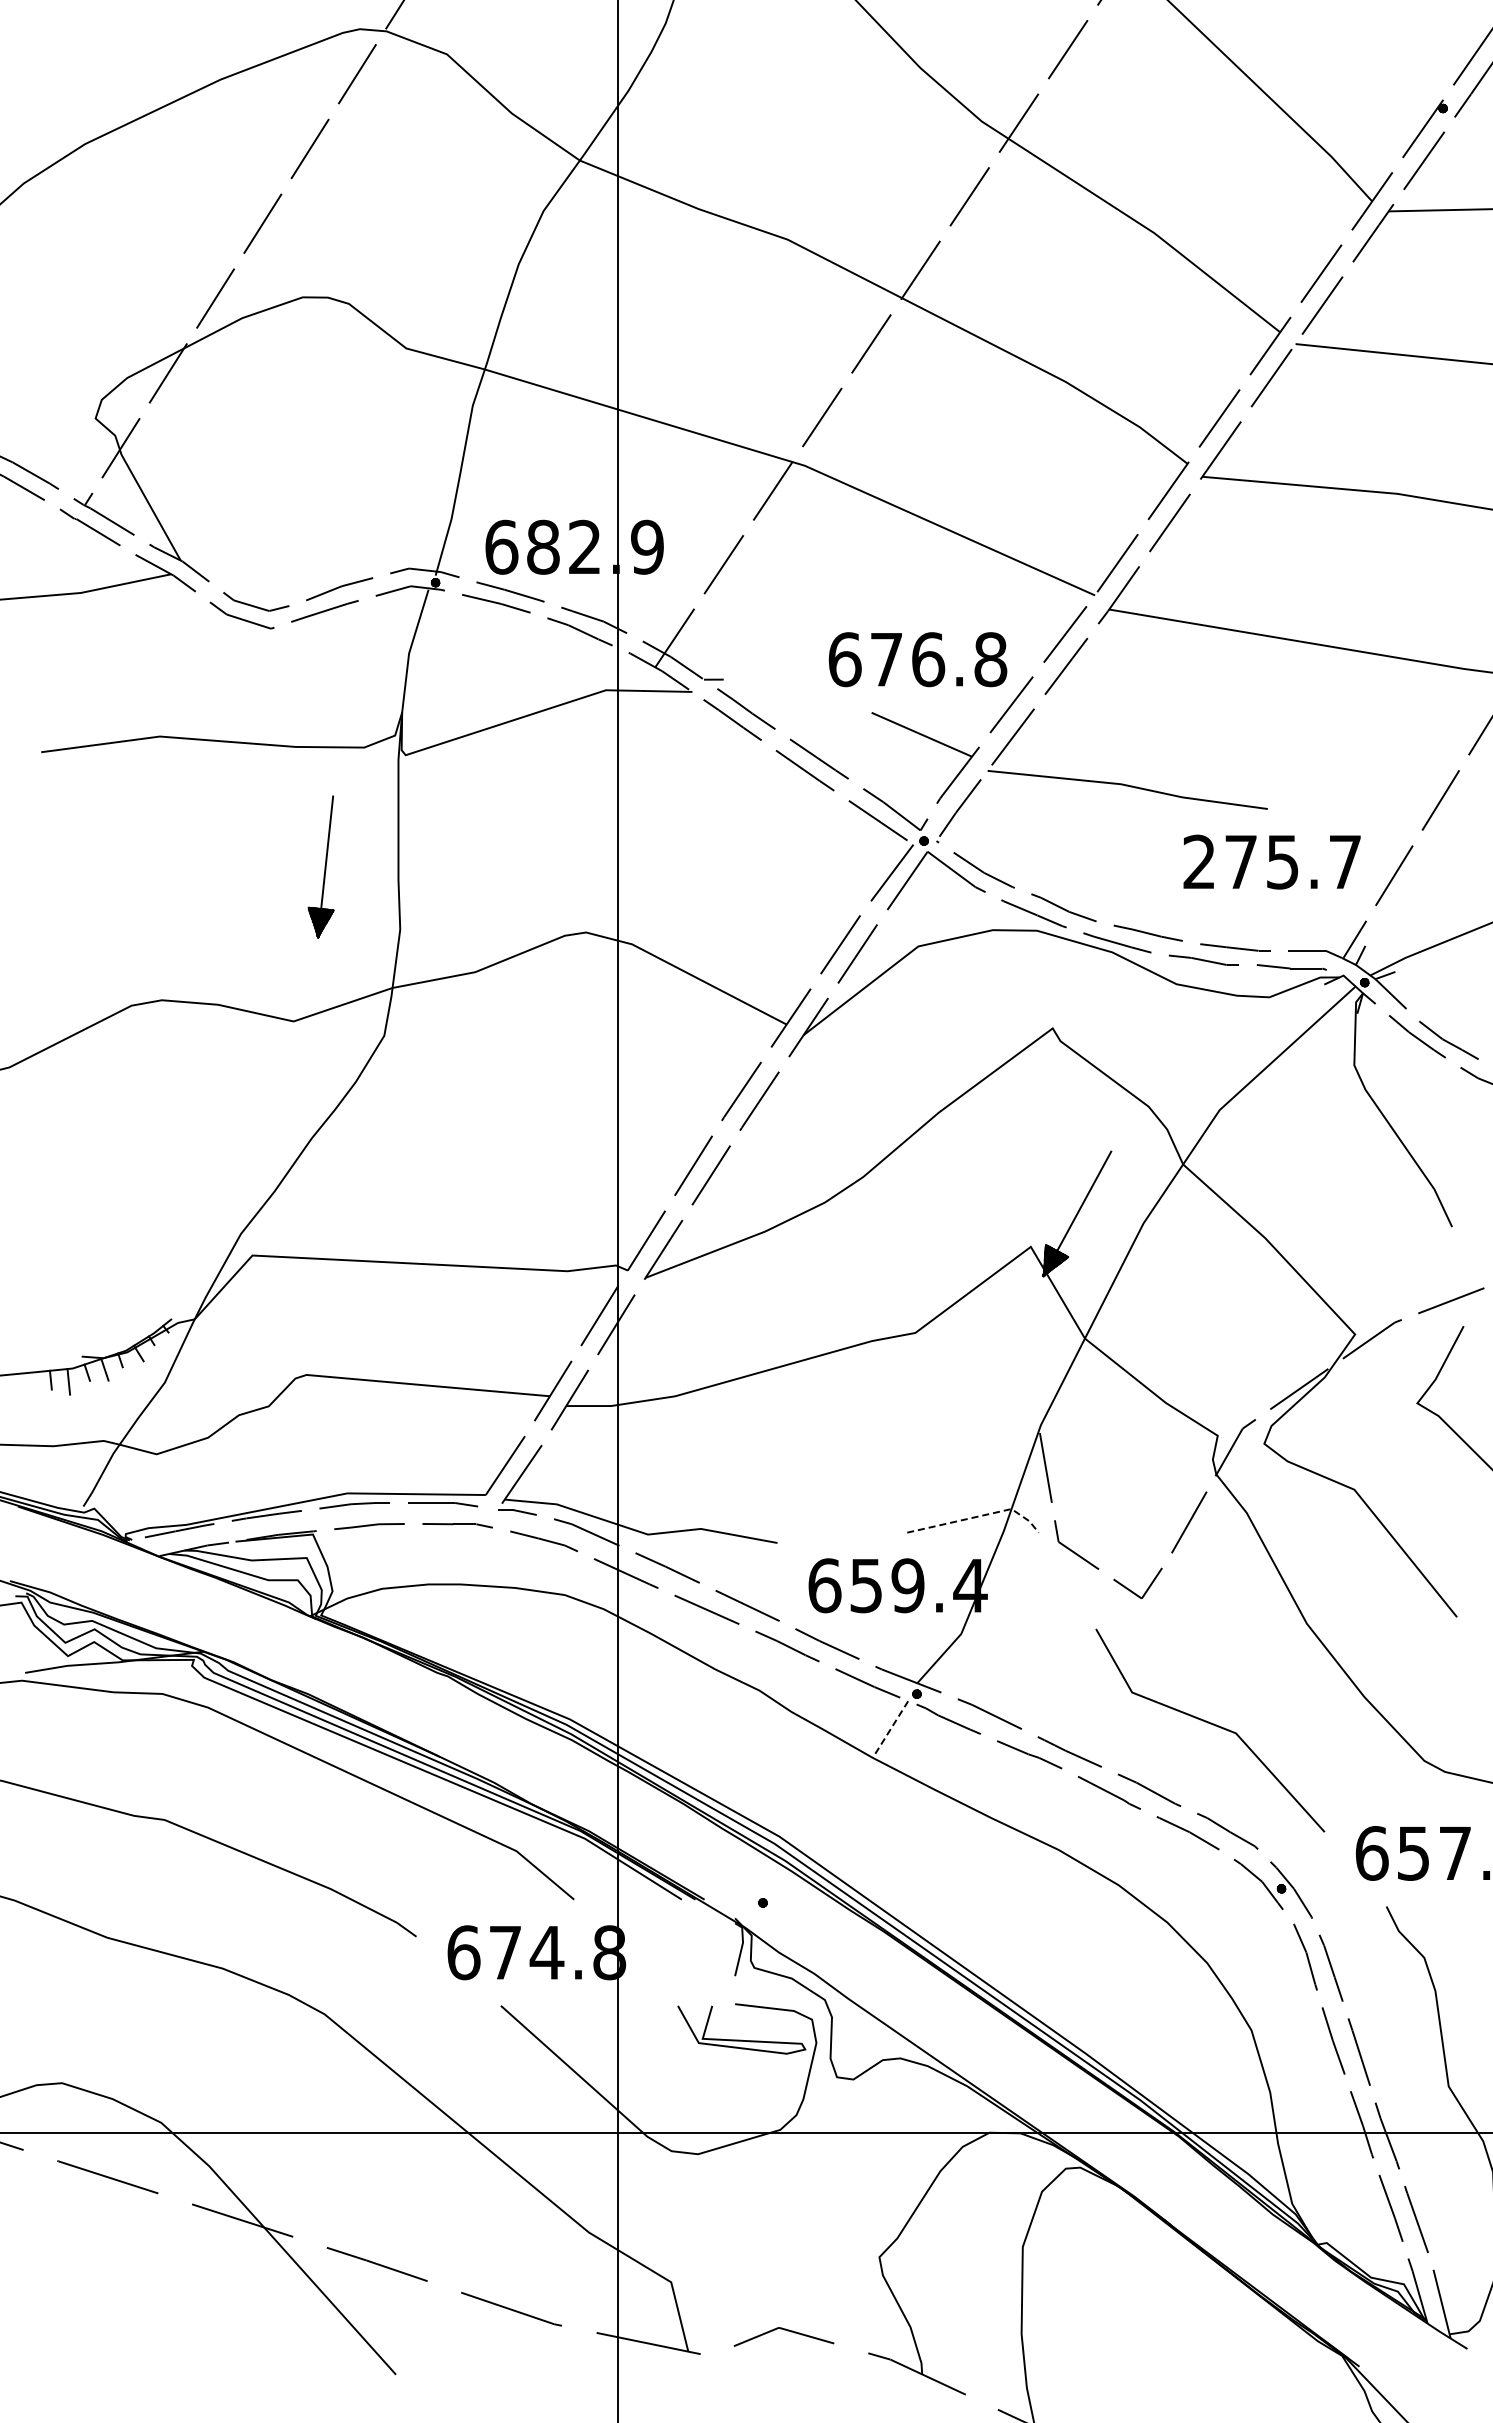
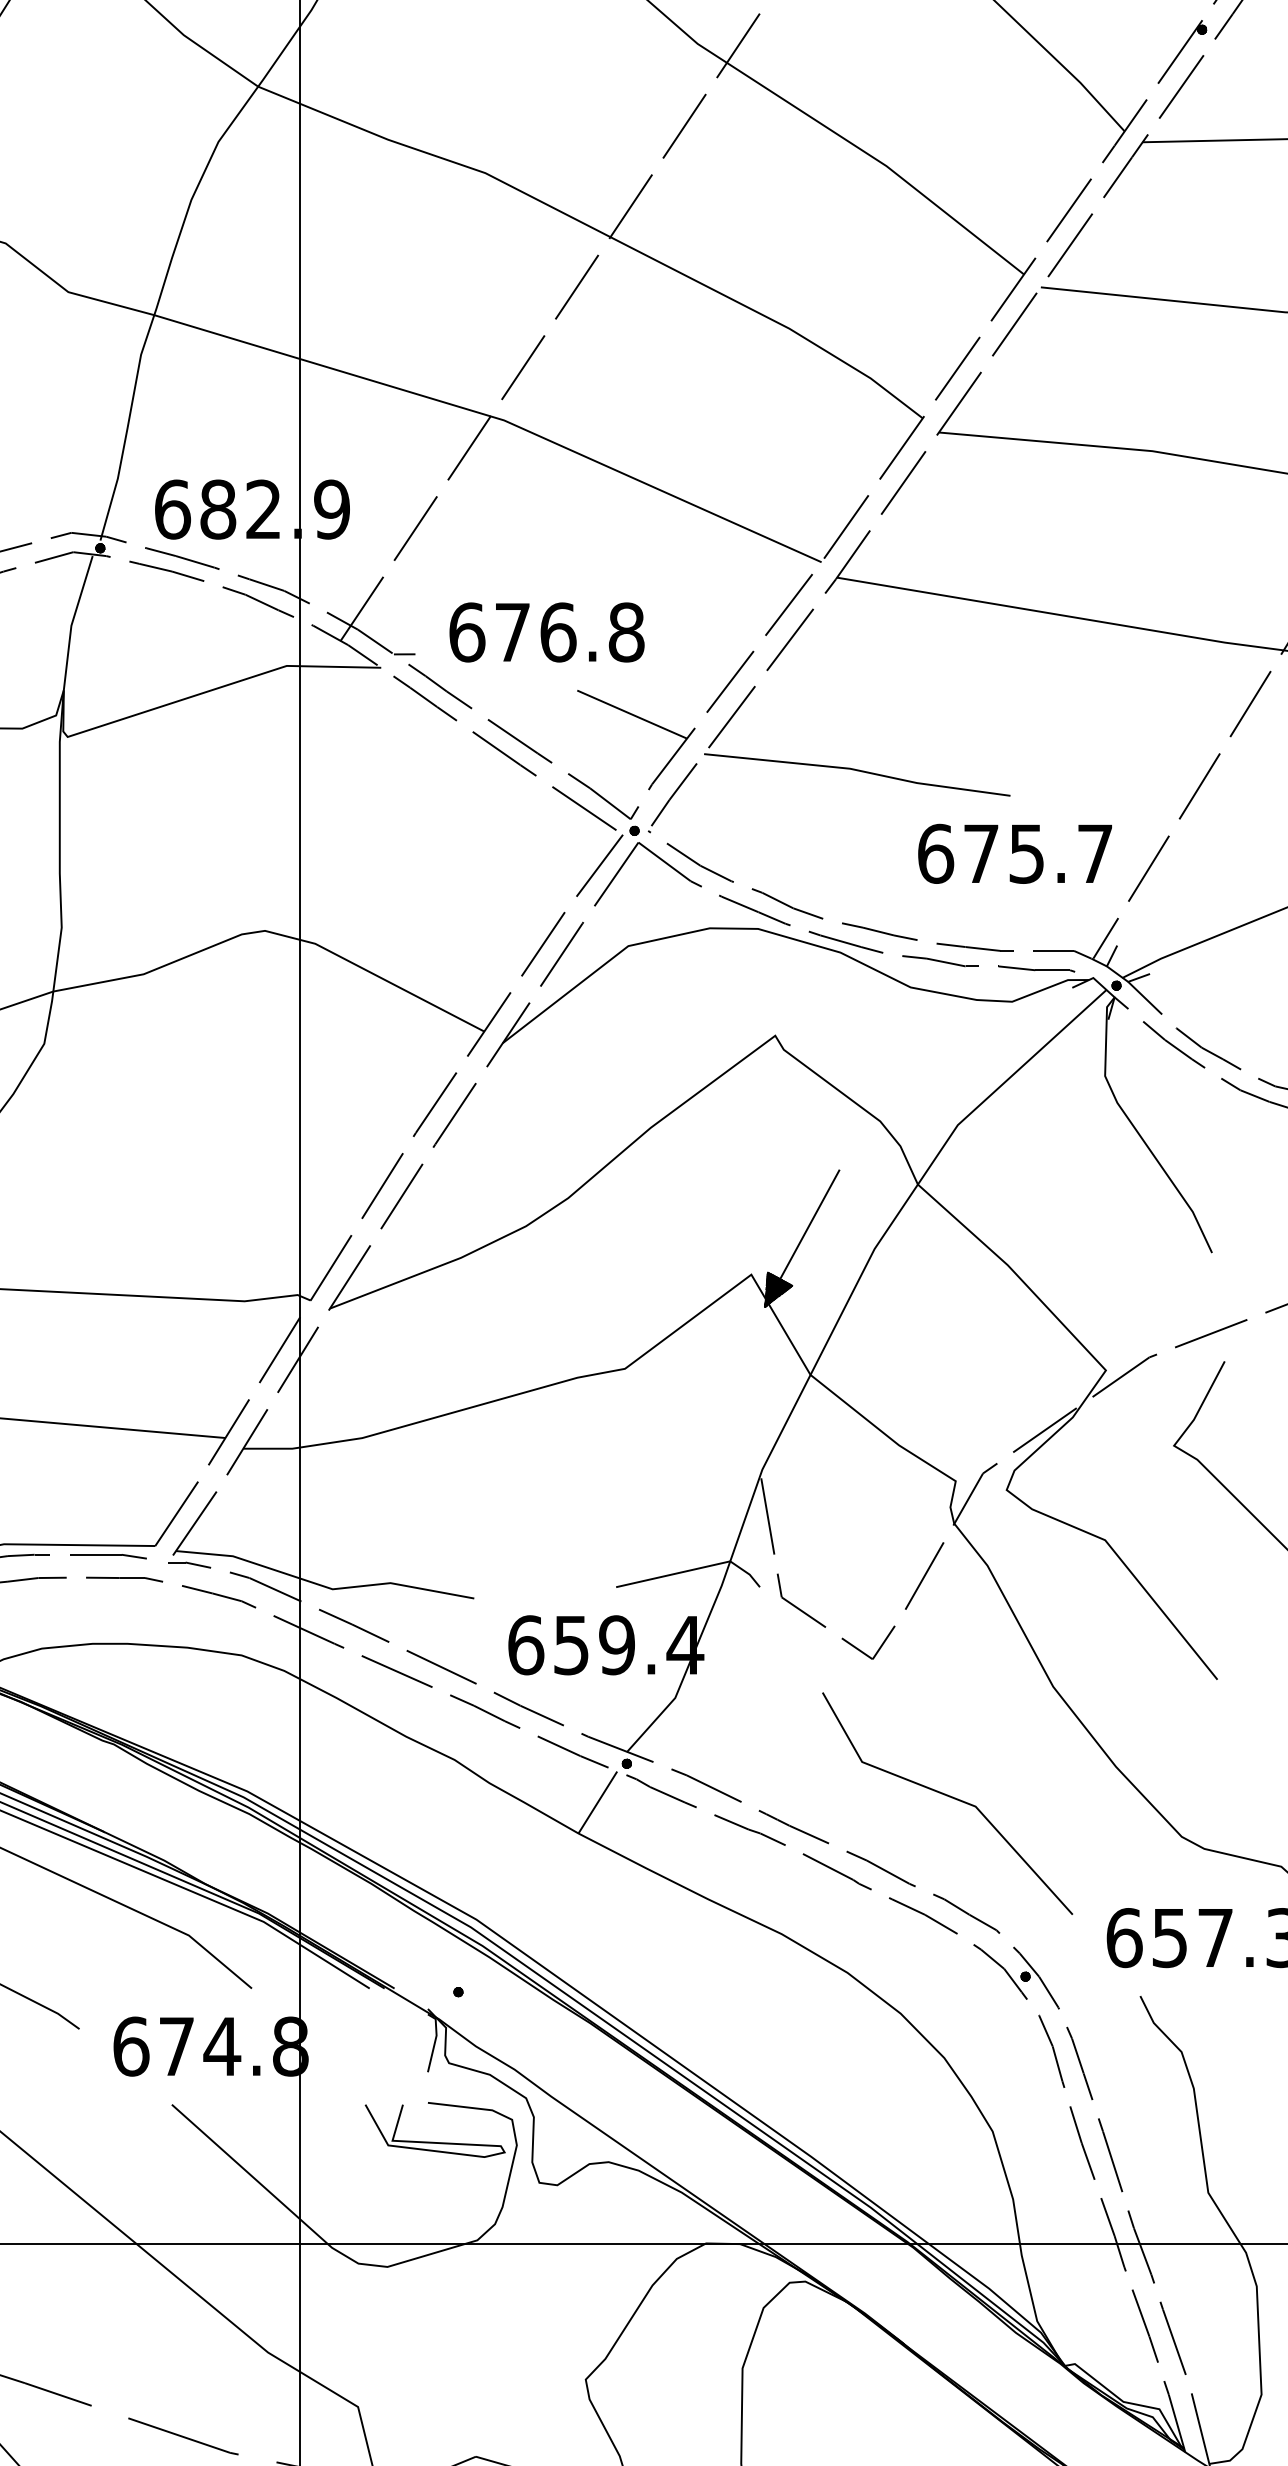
text: (917, 659) -> (546, 632), moved
text: (1199, 861) -> (935, 853), 275.7 -> 675.7
line: (978, 1516) -> (694, 1569), dashed -> solid
line: (890, 1729) -> (597, 1802), dashed -> solid

